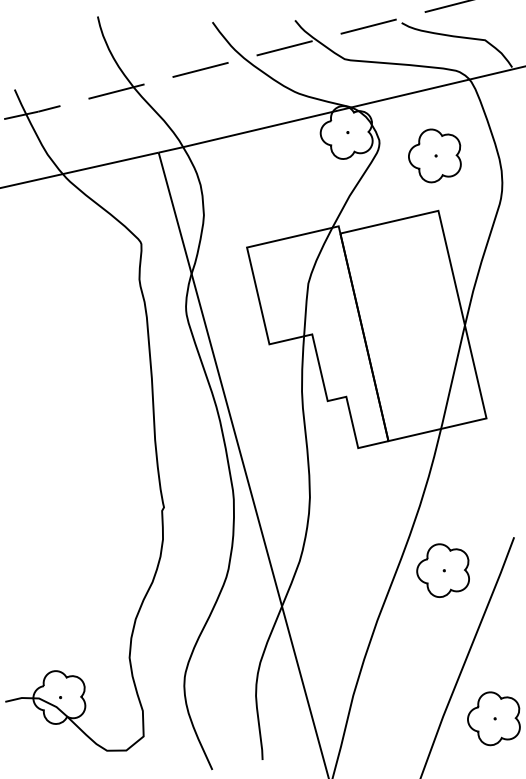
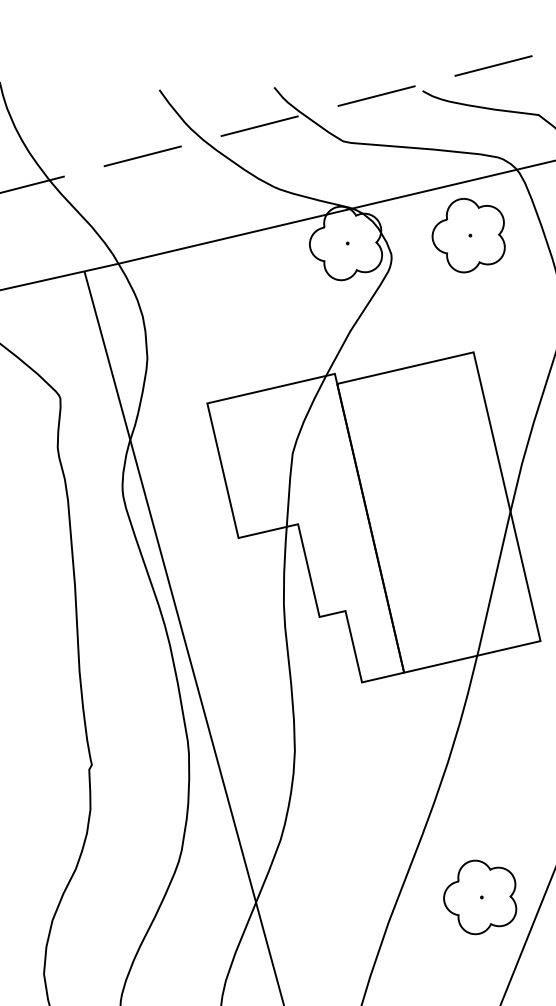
part: (434, 155) -> (468, 235), moved
part: (442, 570) -> (479, 897), moved

